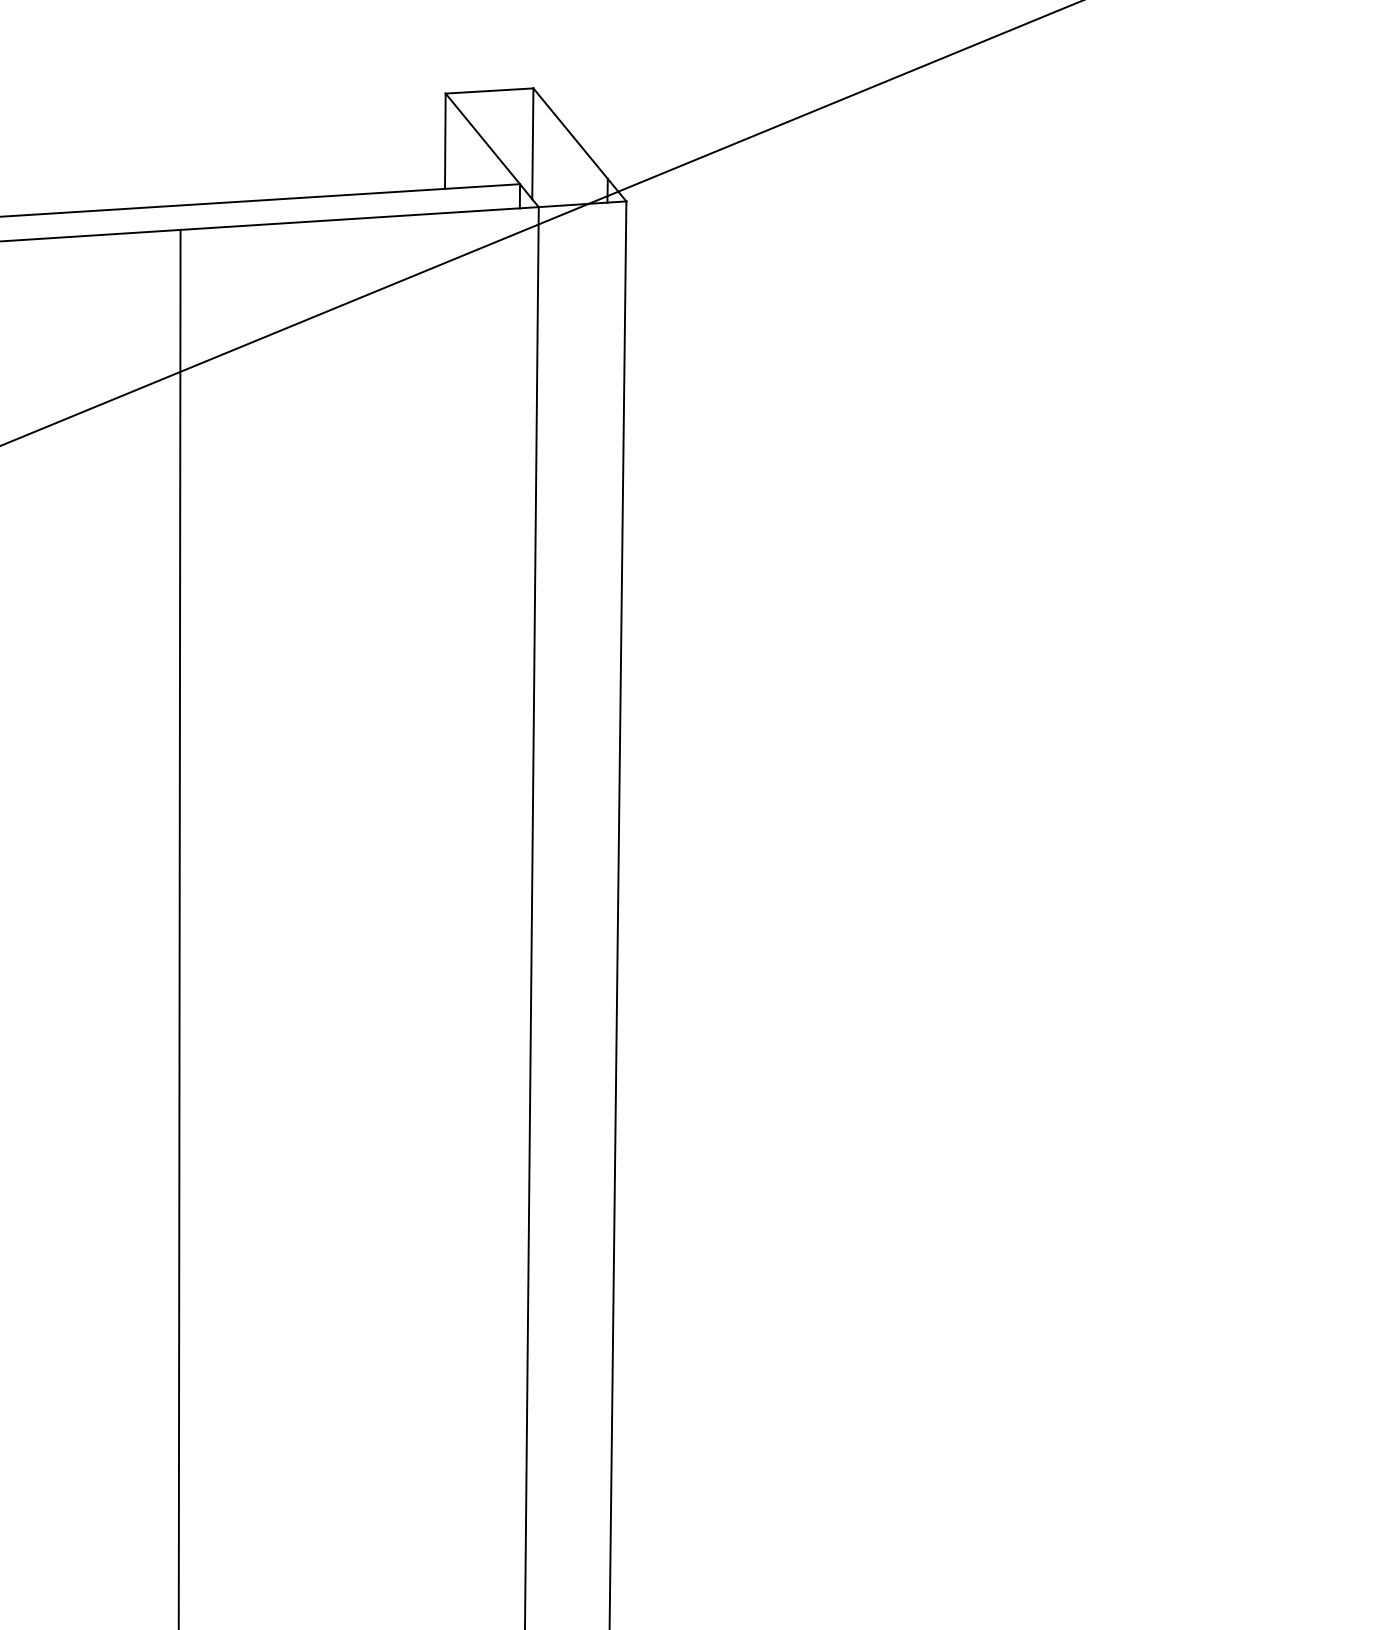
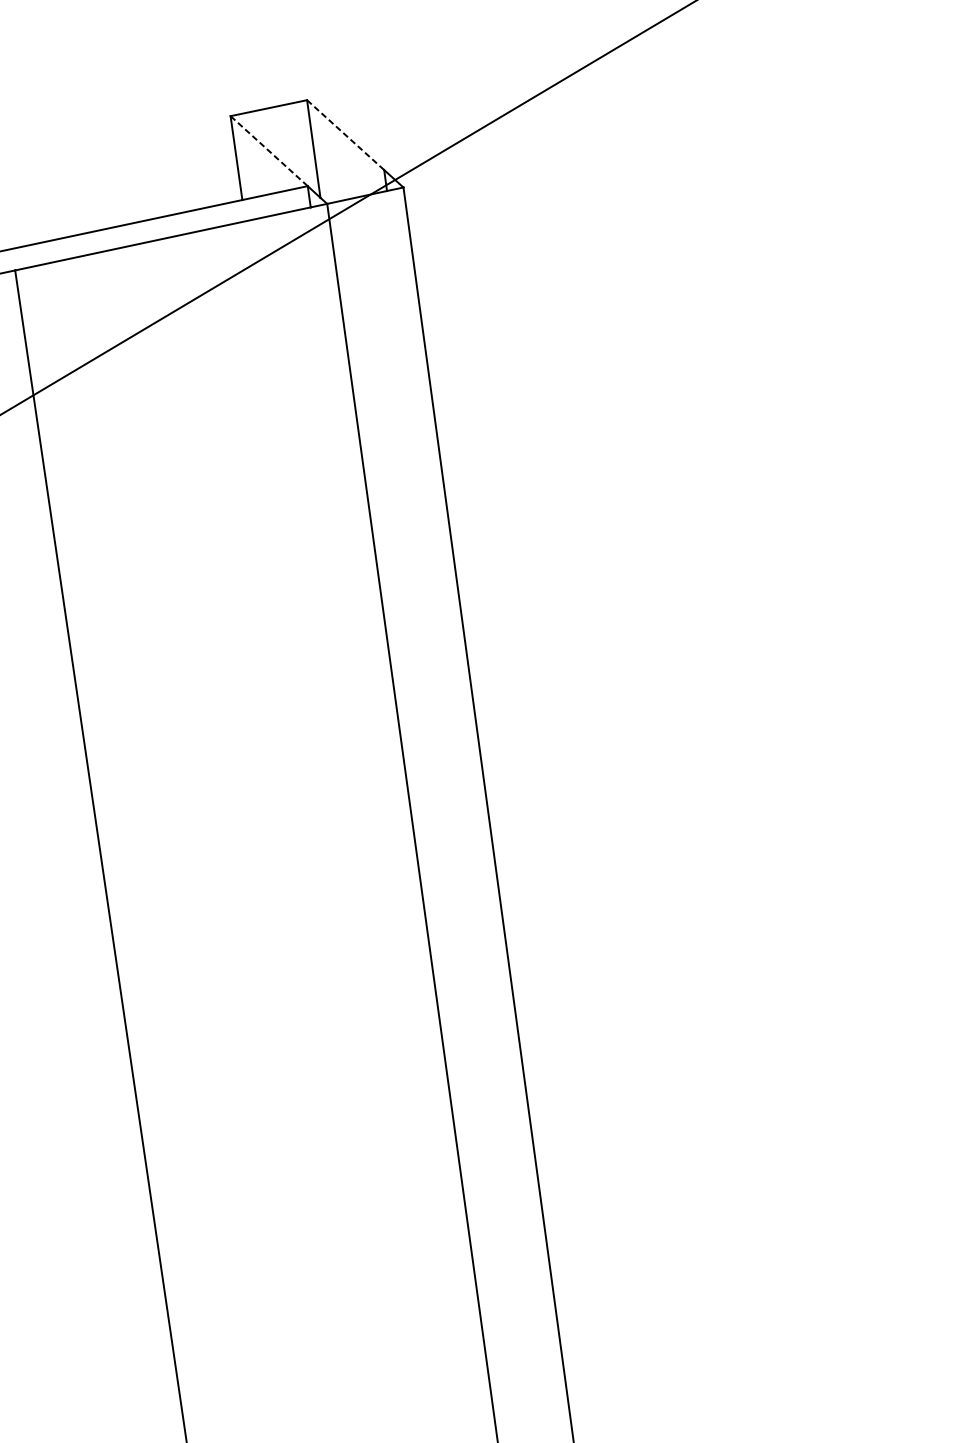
line: (570, 133) -> (345, 135), solid -> dashed
line: (482, 138) -> (268, 150), solid -> dashed

